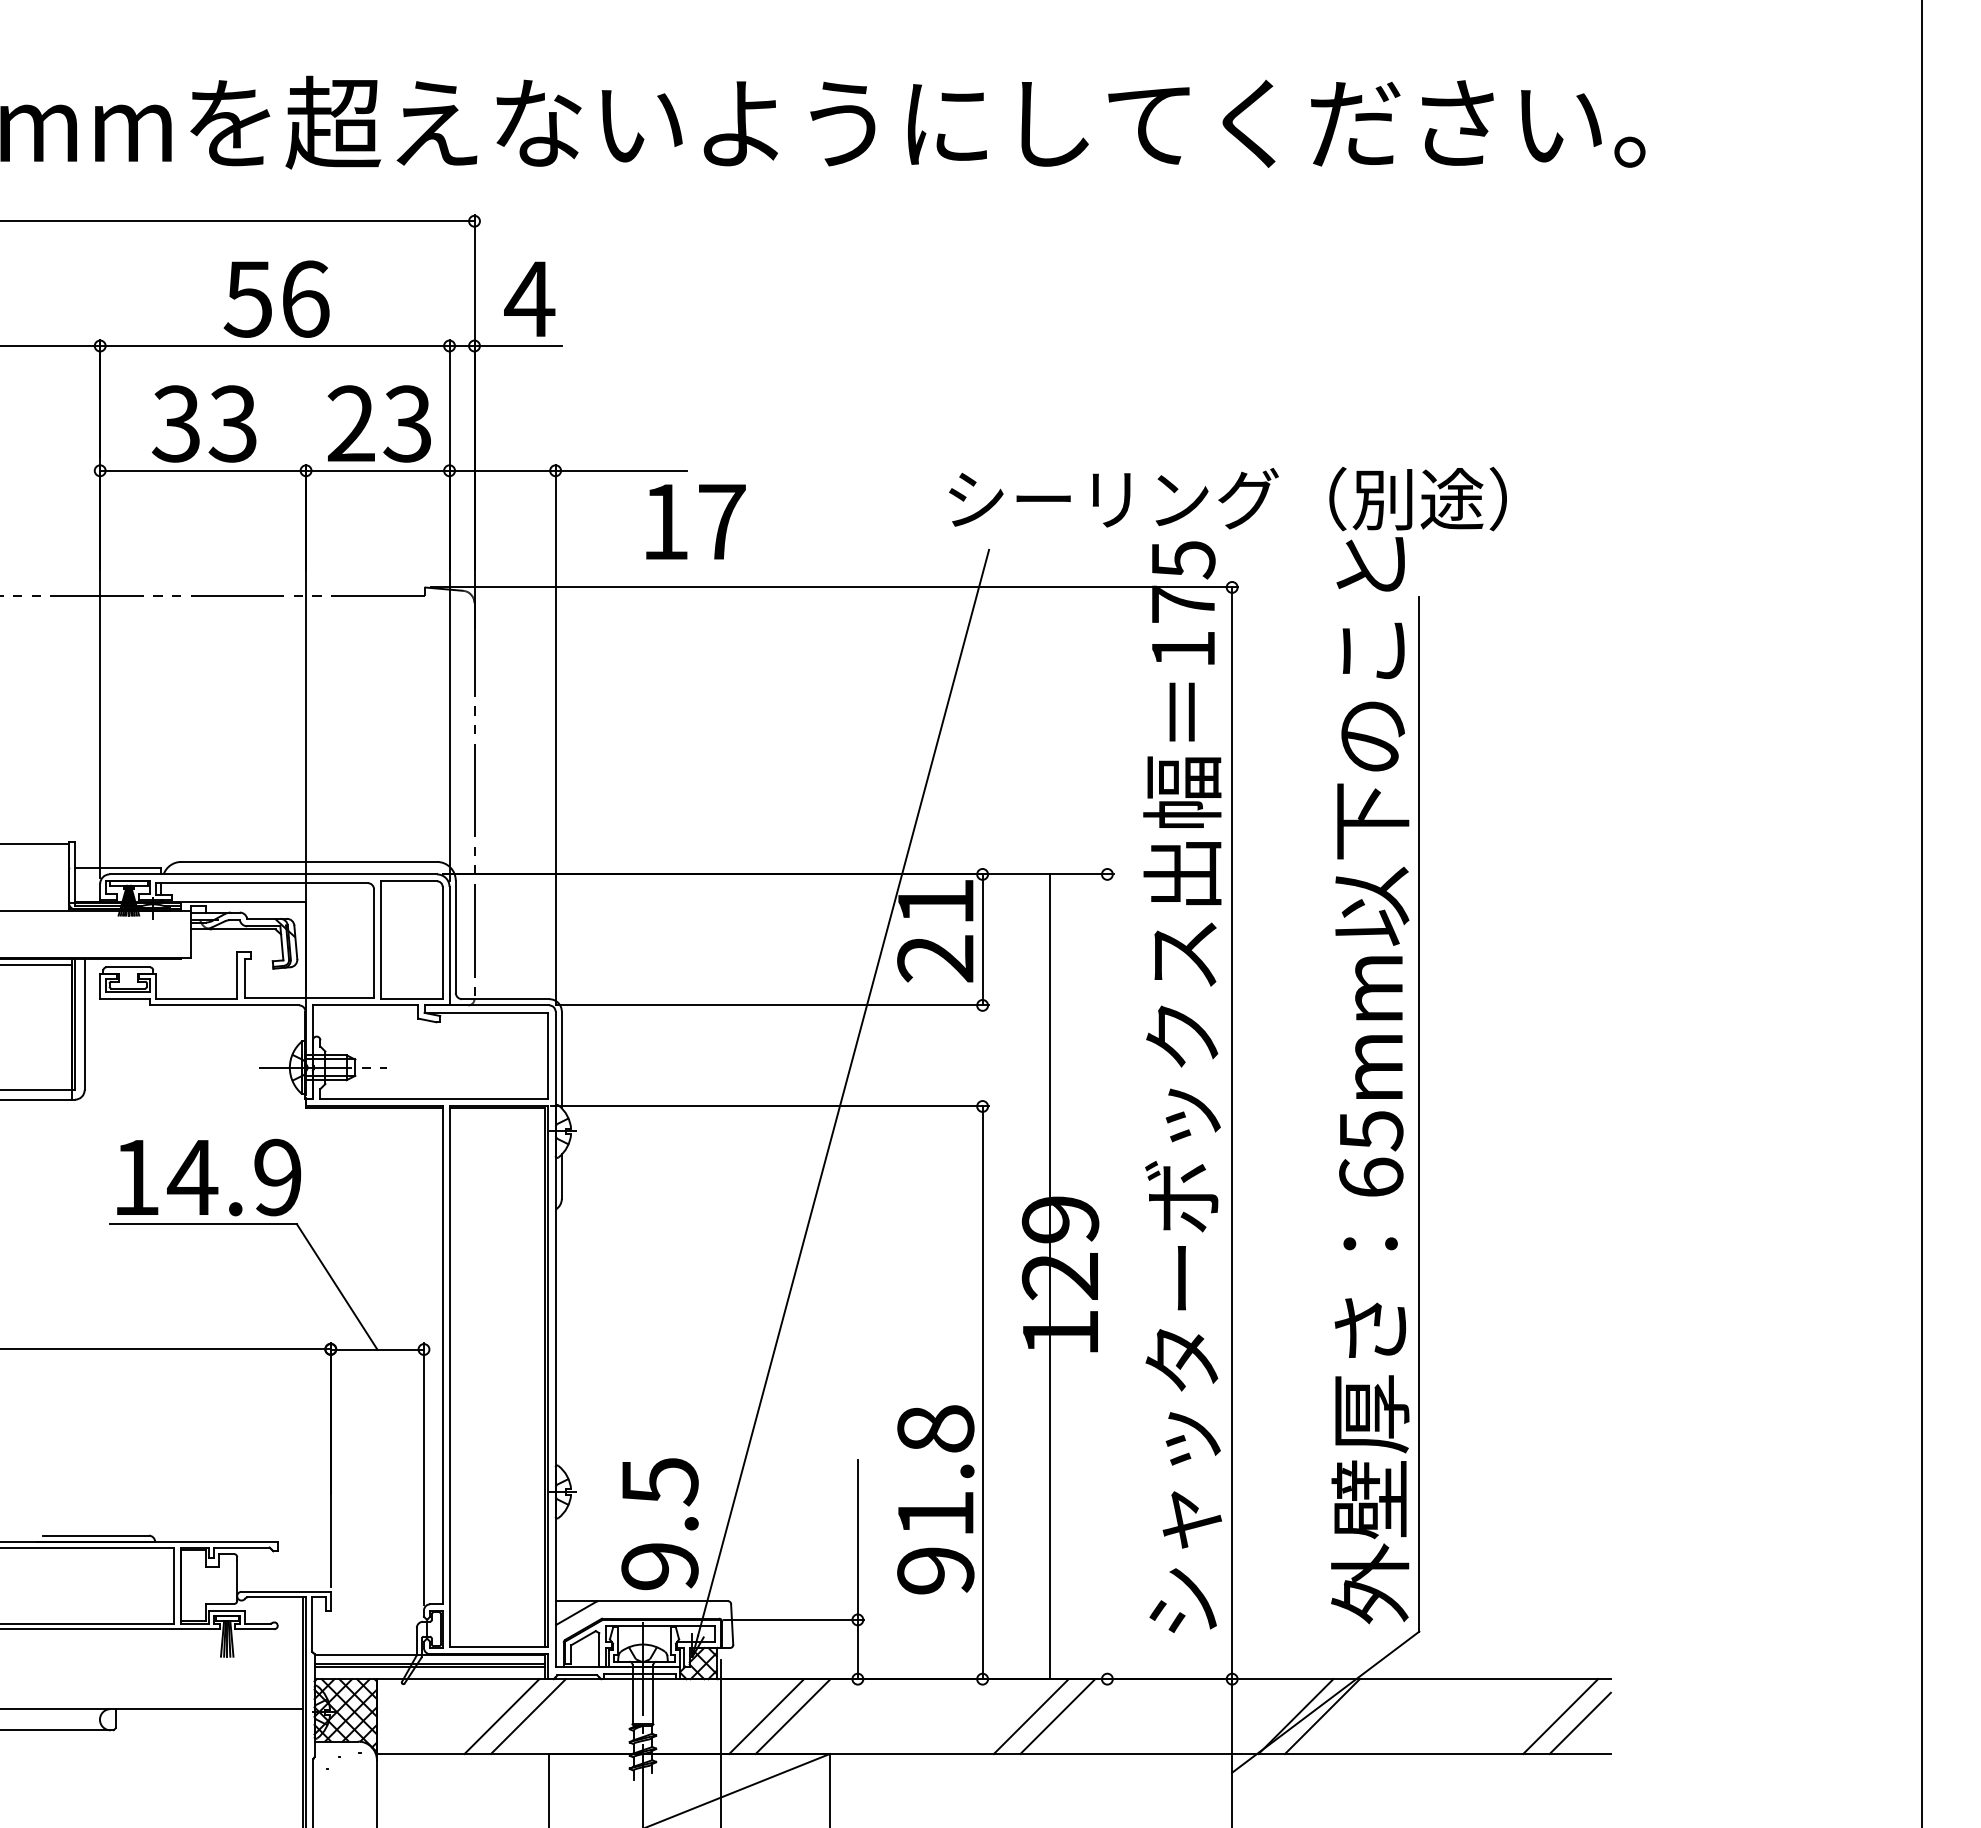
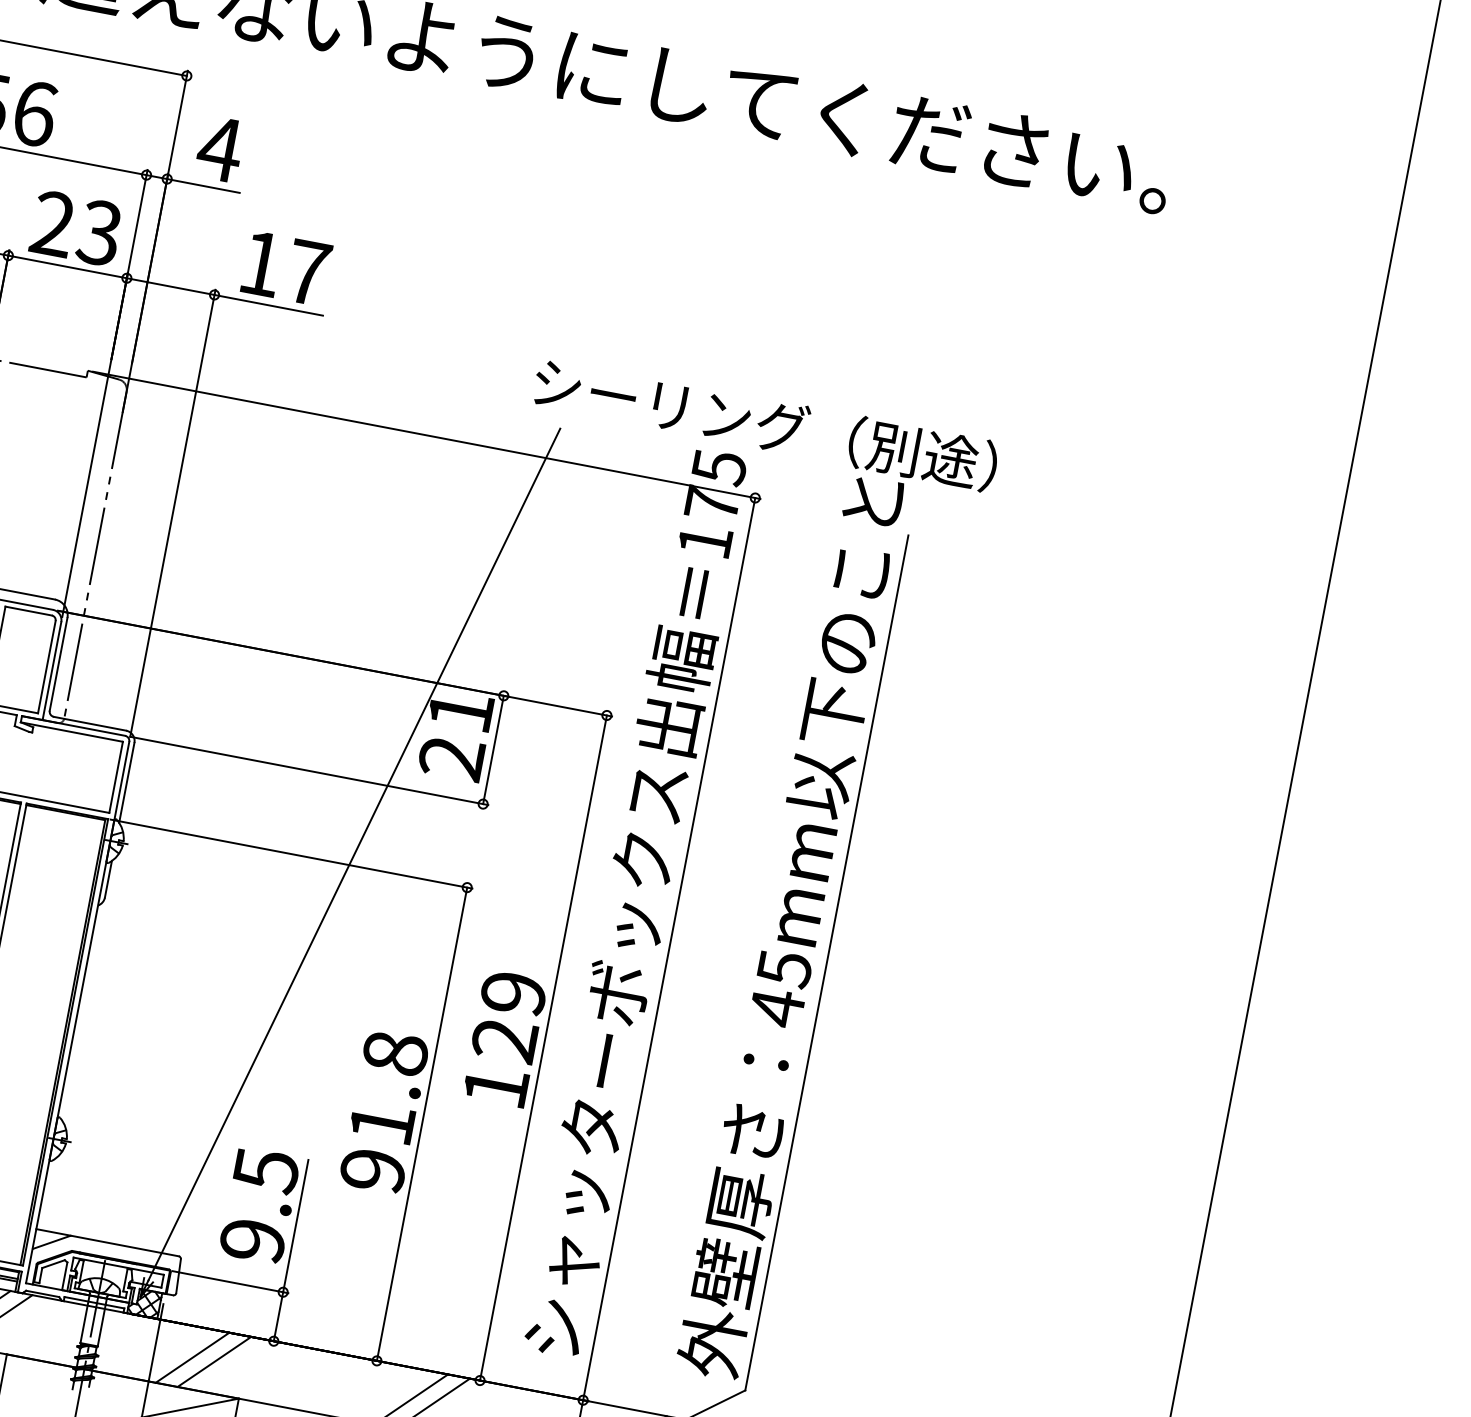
text: (695, 521) -> (286, 268), moved
text: (1371, 1177) -> (777, 1007), 65mm -> 45mm
line: (1050, 1276) -> (543, 1047), moved
text: (935, 1499) -> (384, 1111), moved
text: (659, 1524) -> (259, 1205), moved

